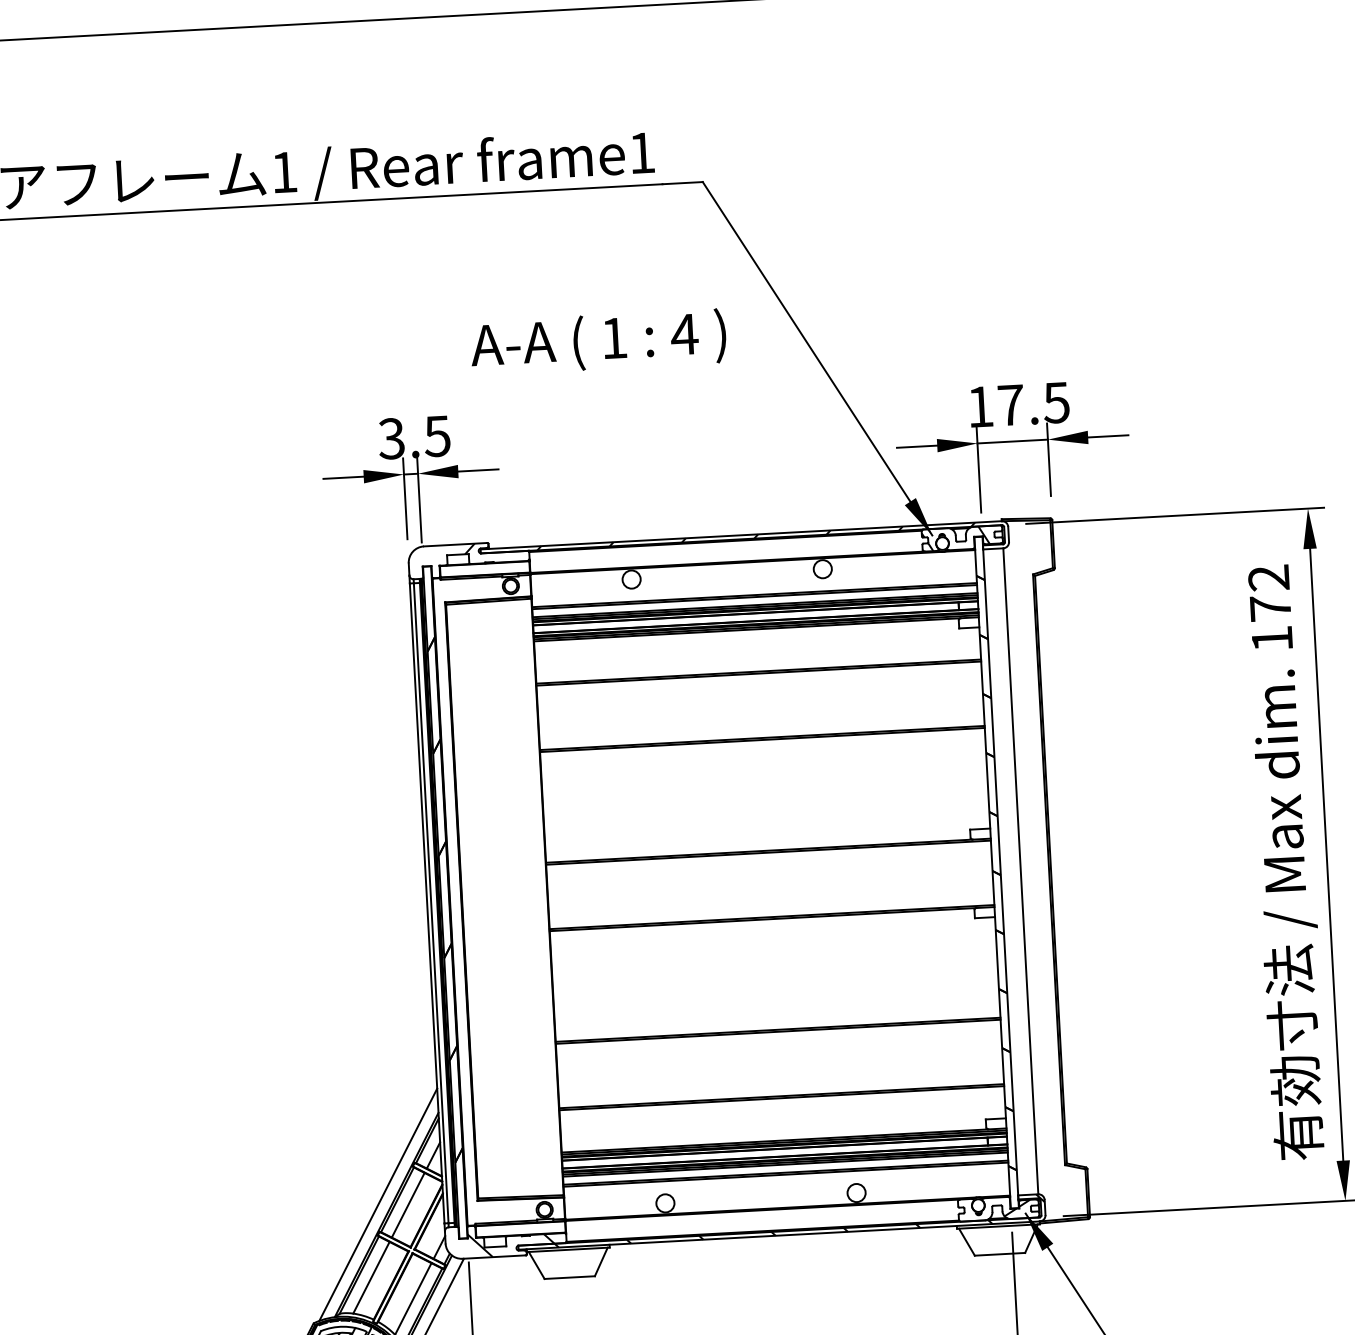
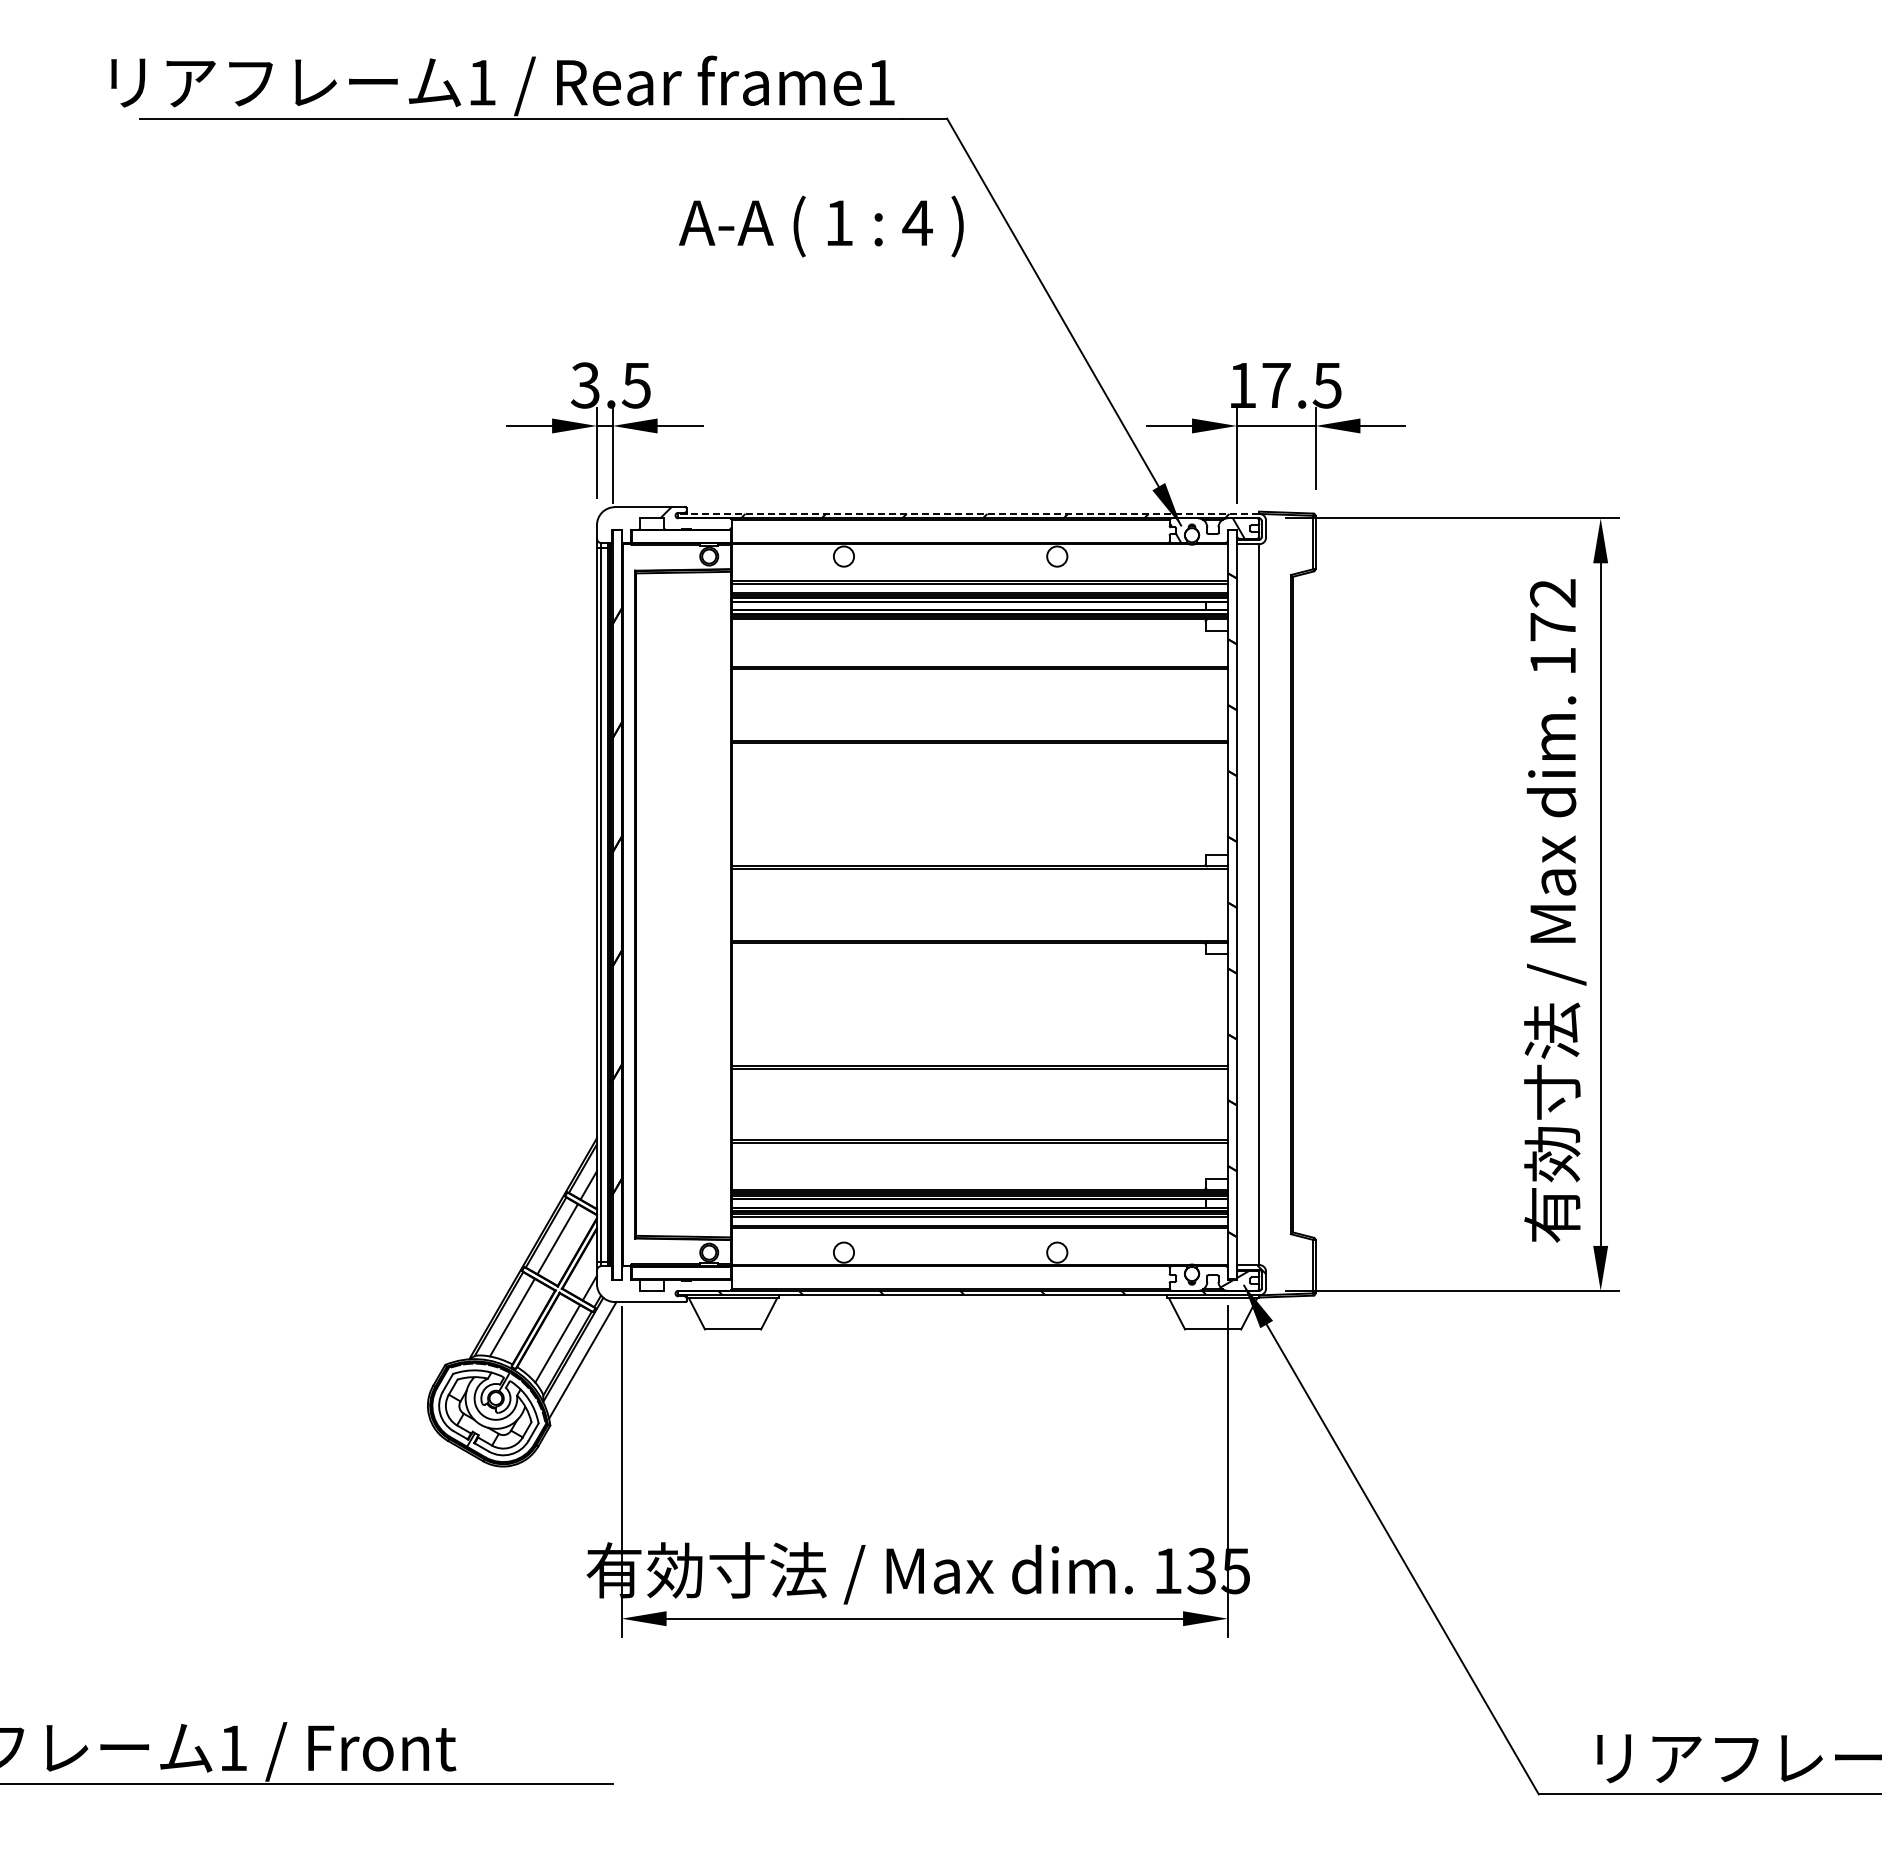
text: (598, 342) -> (821, 226), moved
line: (741, 534) -> (968, 513), solid -> dashed
line: (377, 1204) -> (523, 1236), removed
hatch: (511, 1243) -> (670, 1288), removed

